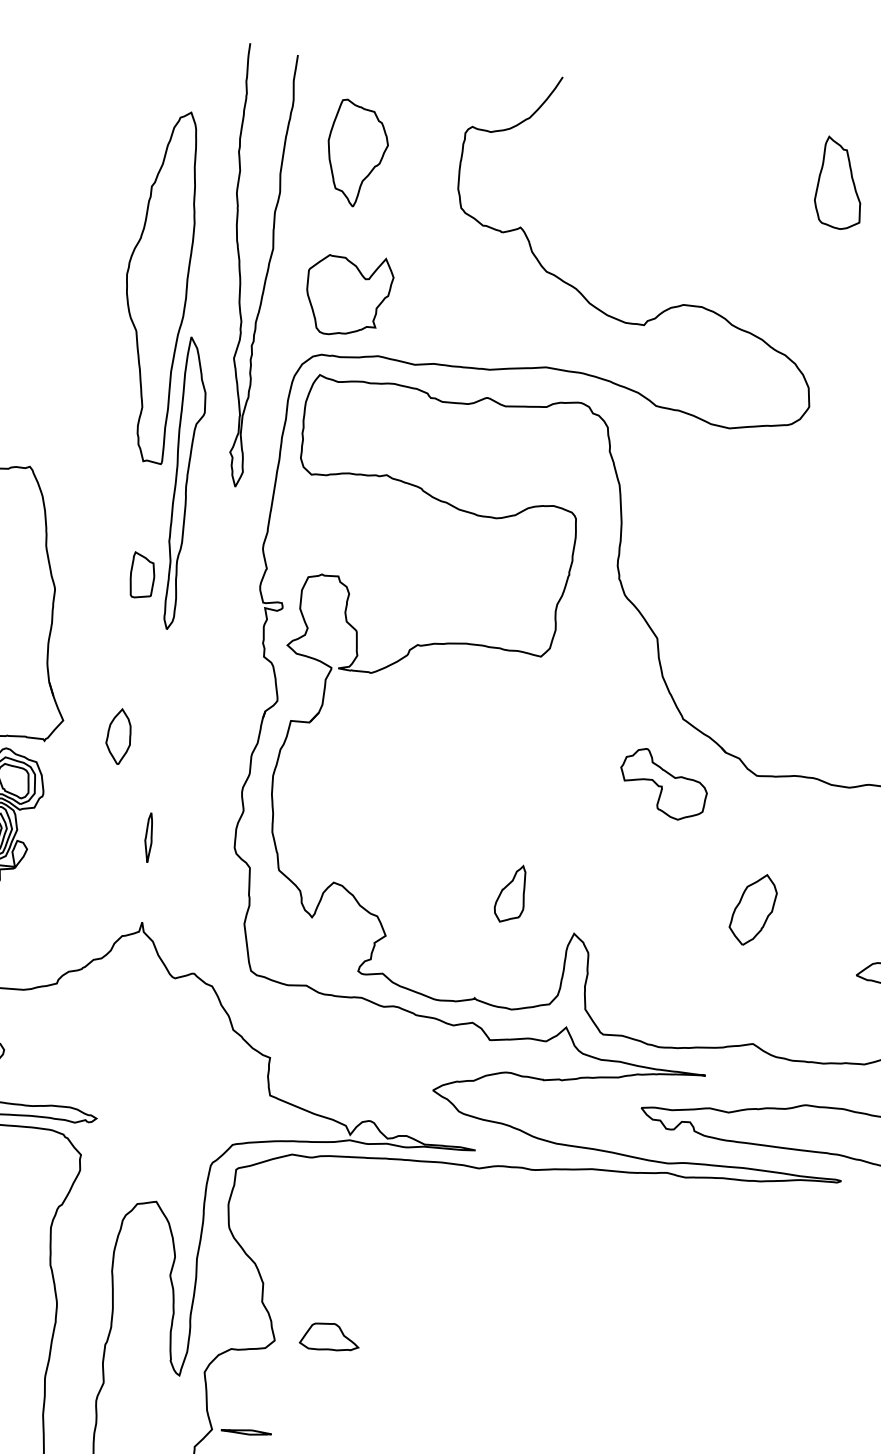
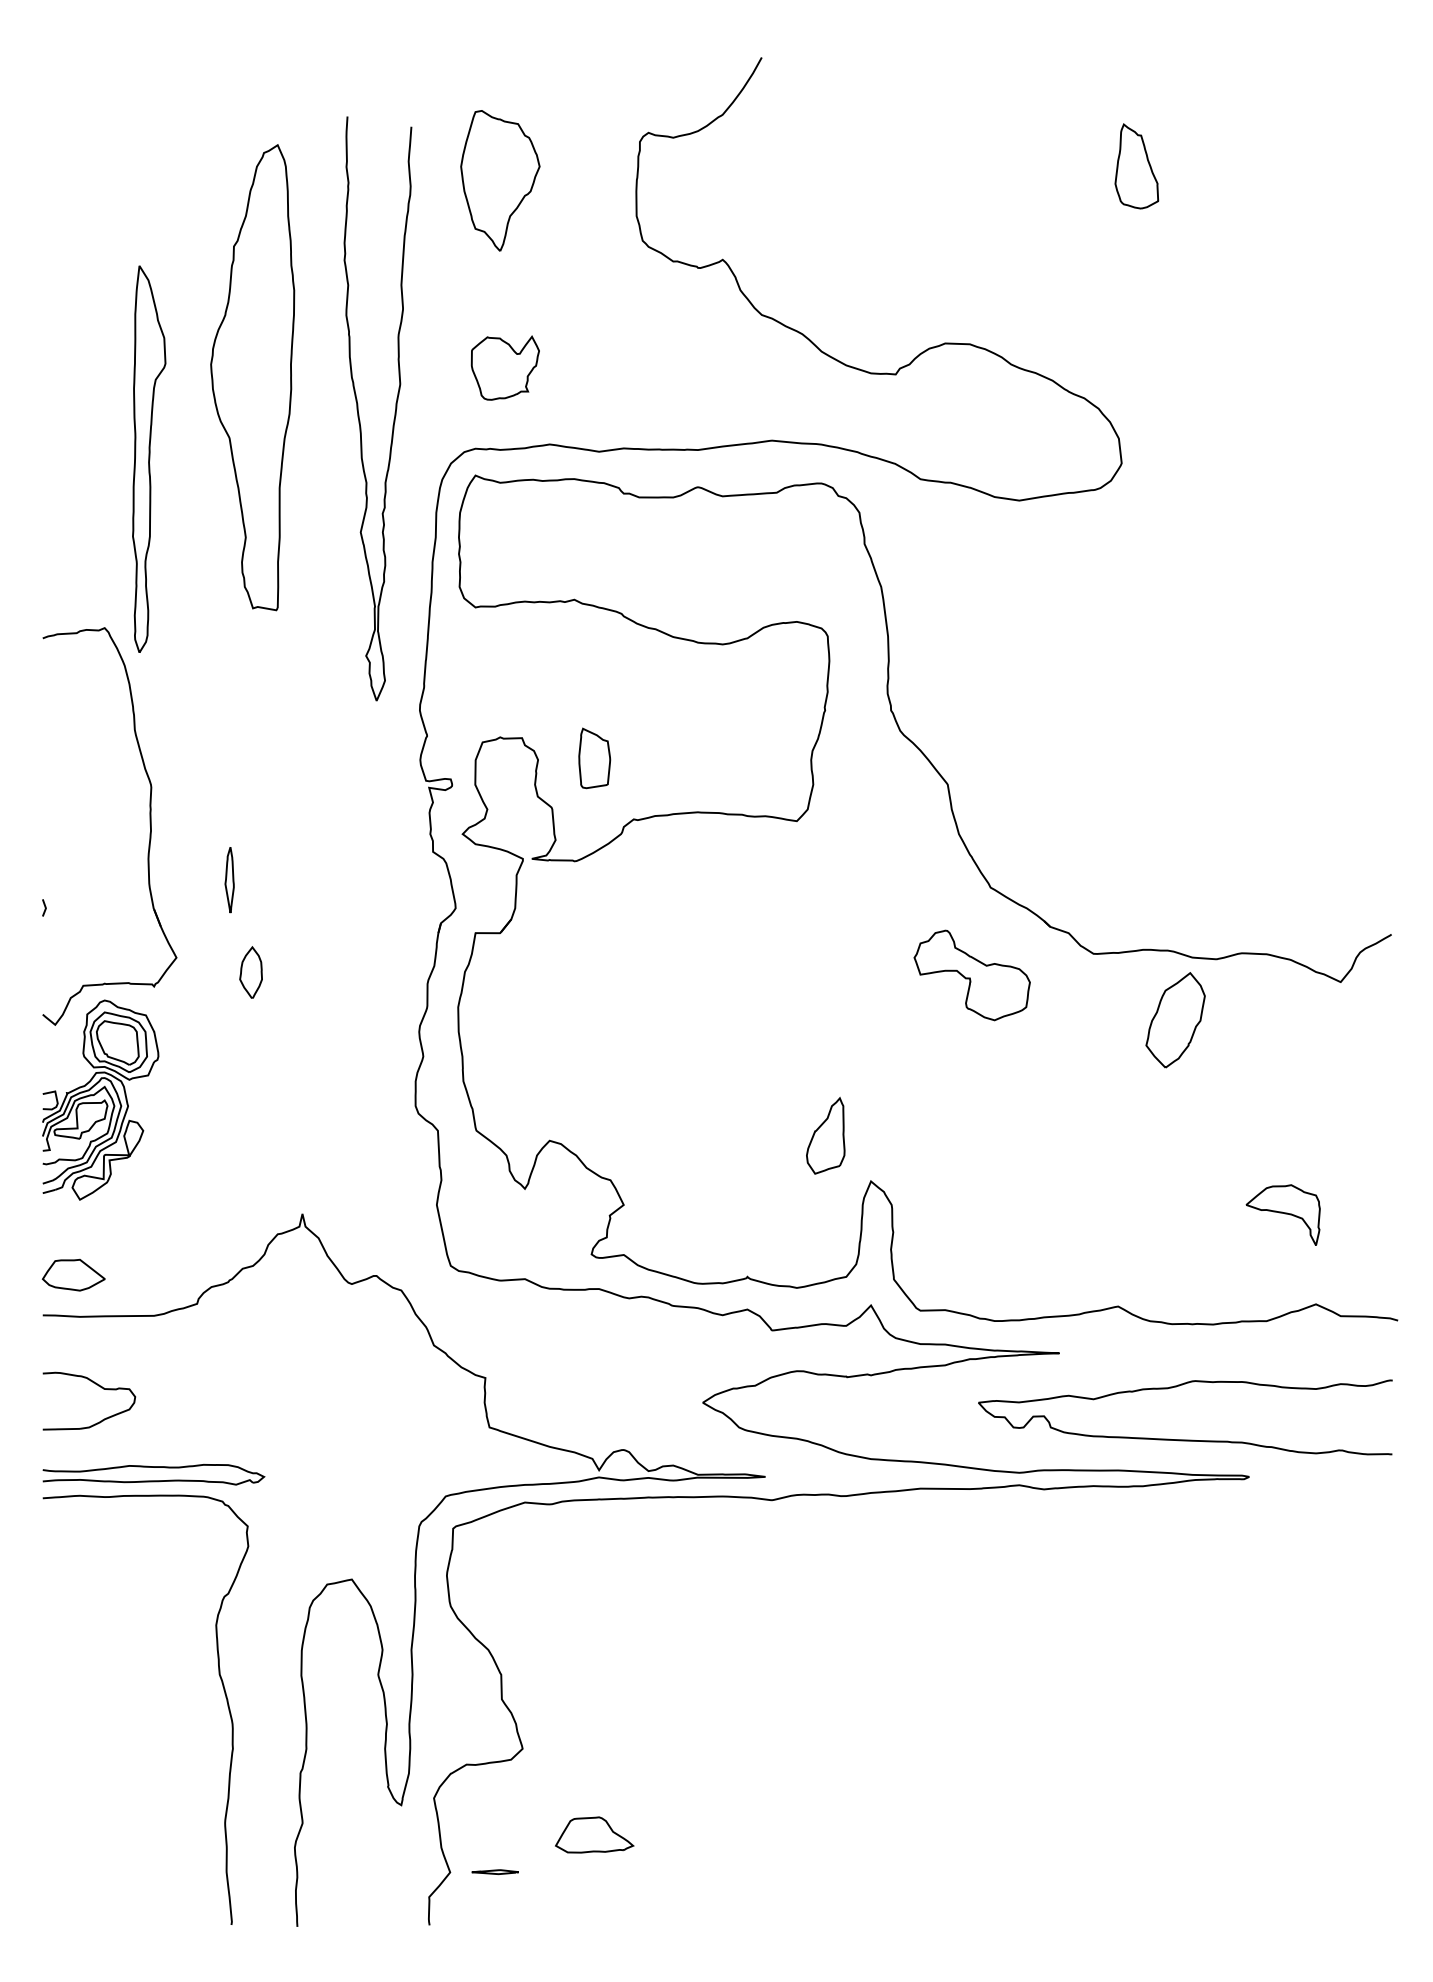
part: (839, 183) -> (1136, 166), size x0.7
curve: (267, 269) -> (394, 412), moved
part: (349, 295) -> (505, 367), size x0.6
part: (186, 483) -> (149, 458), moved
part: (142, 575) -> (594, 758), moved
part: (118, 736) -> (250, 972), size x0.7
part: (148, 837) -> (229, 880), moved
part: (510, 893) -> (825, 1135), moved
part: (753, 909) -> (1175, 1020), moved
part: (329, 1336) -> (594, 1834), moved
part: (245, 1431) -> (494, 1871), size x0.7

